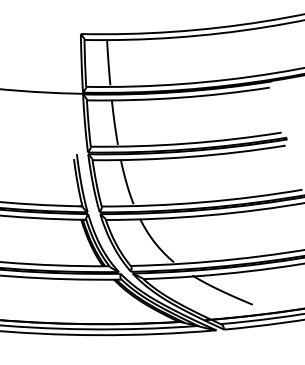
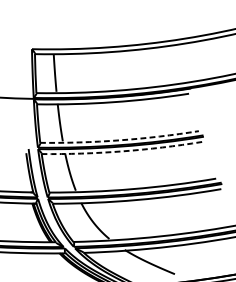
arc: (186, 143) -> (119, 140), solid -> dashed
arc: (189, 156) -> (122, 150), solid -> dashed

